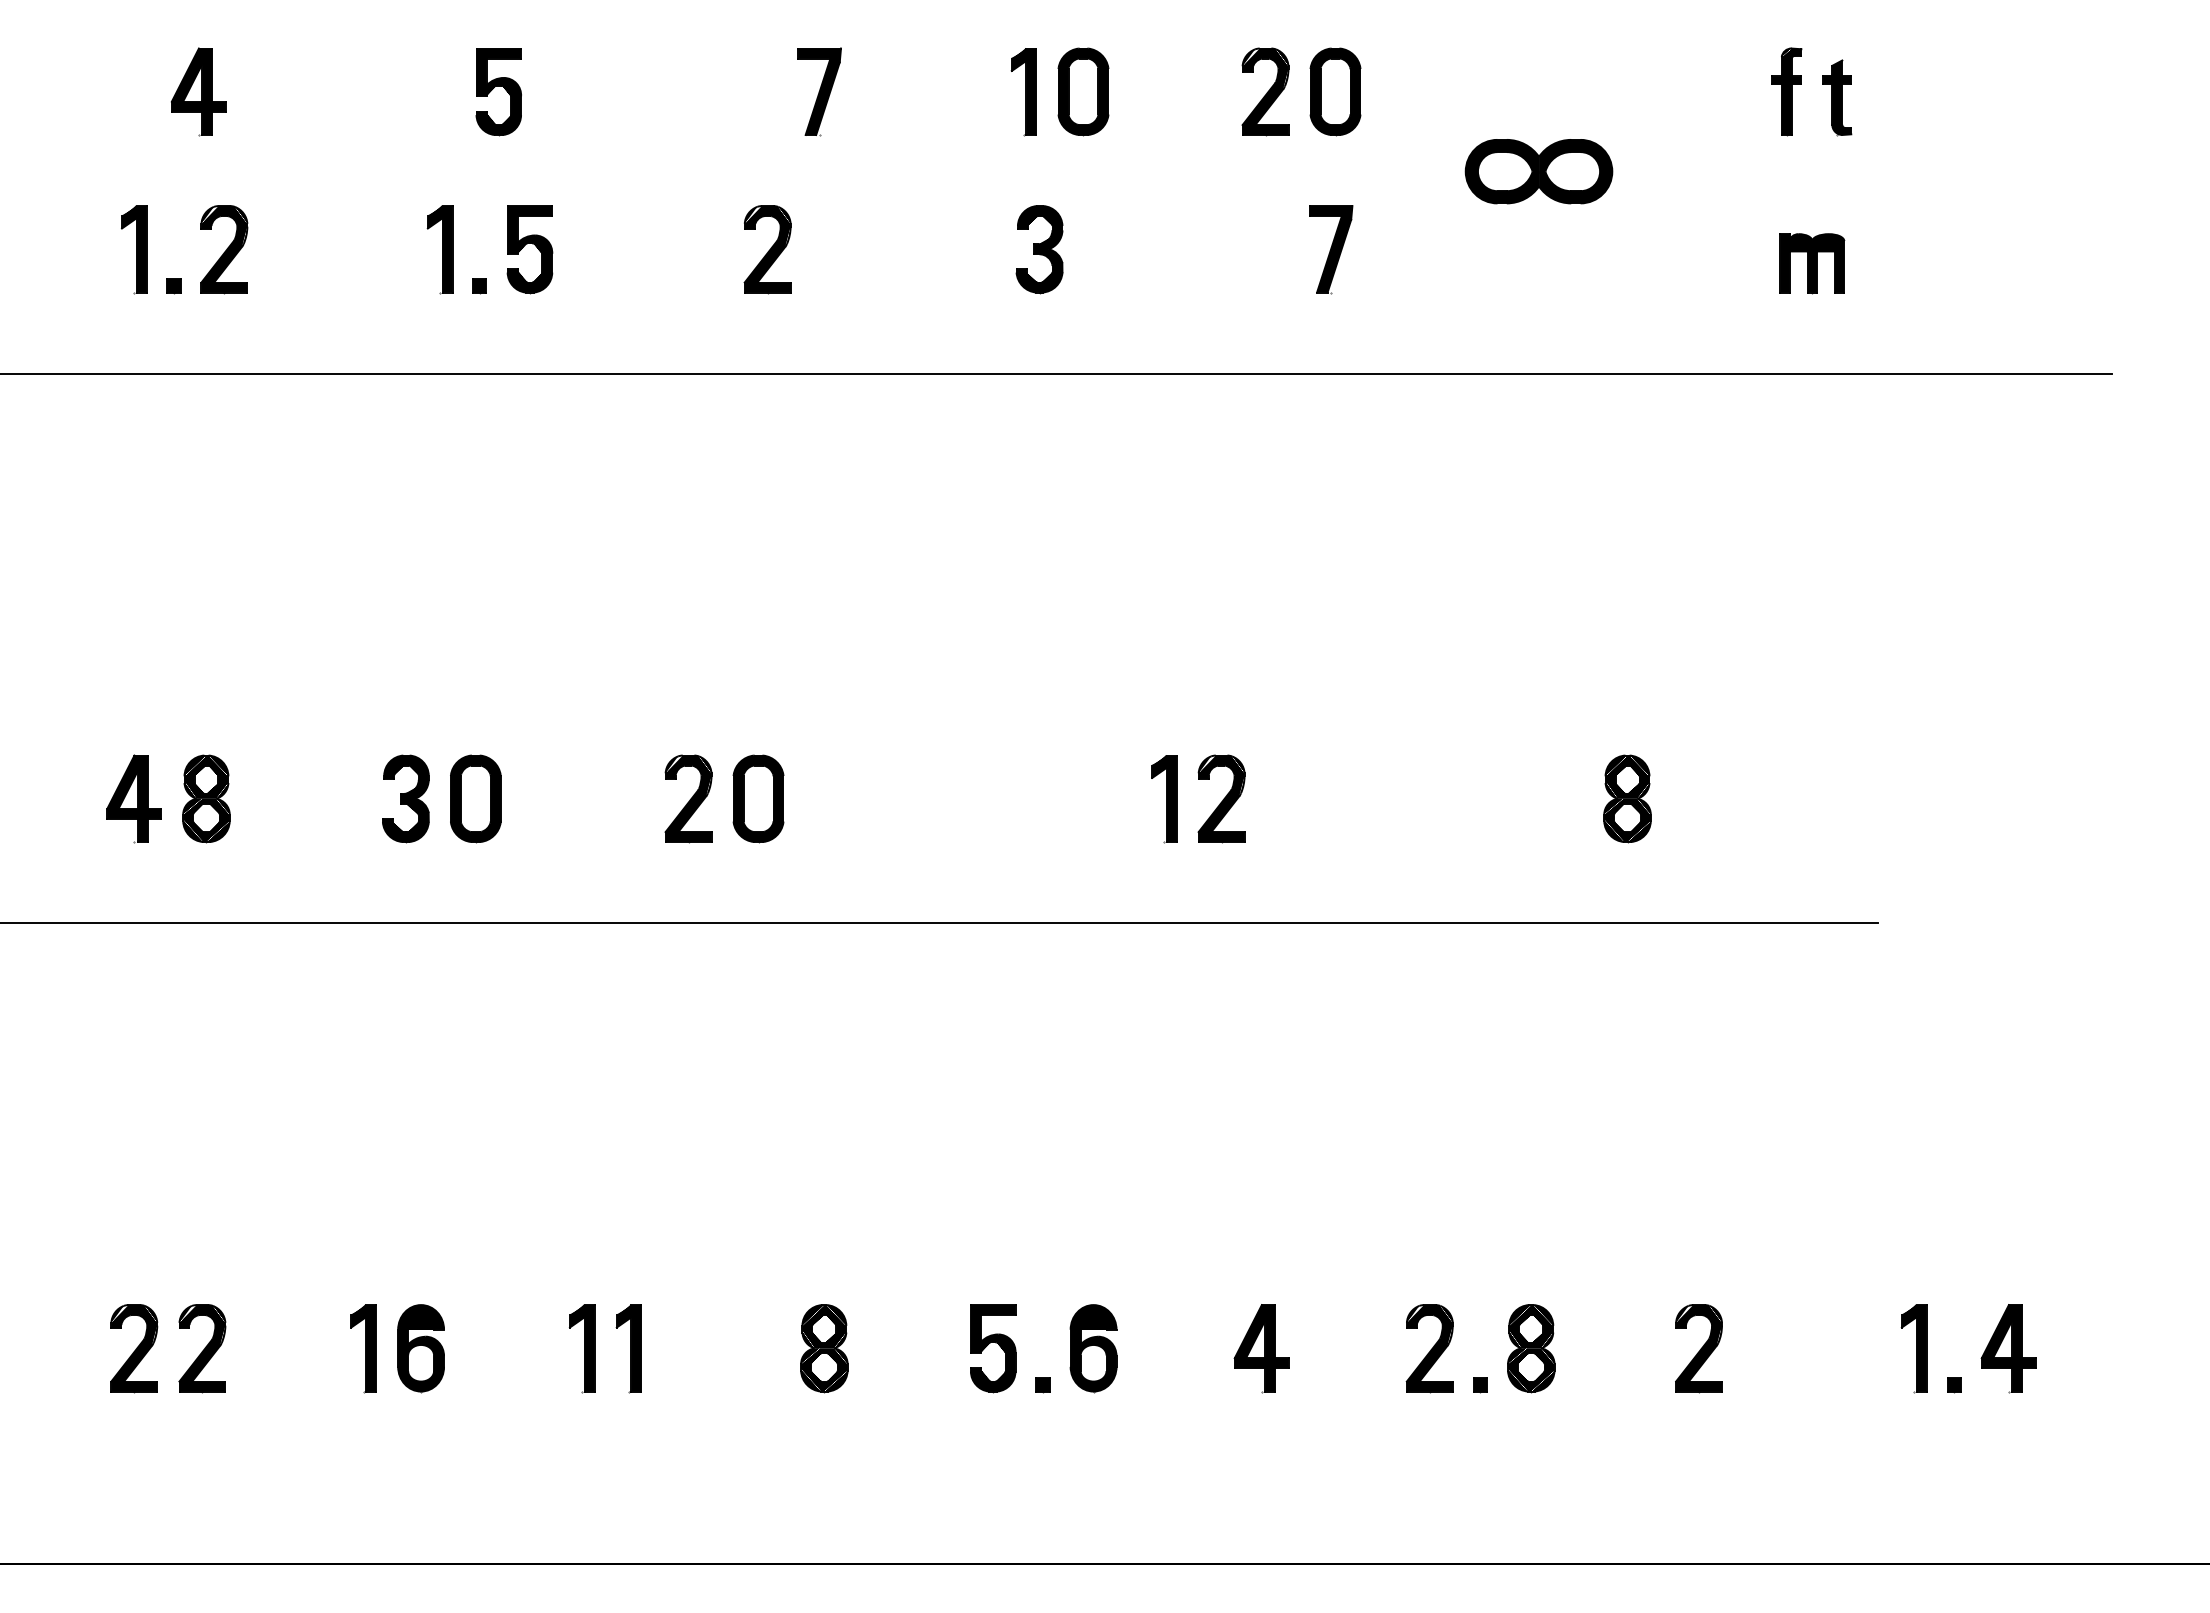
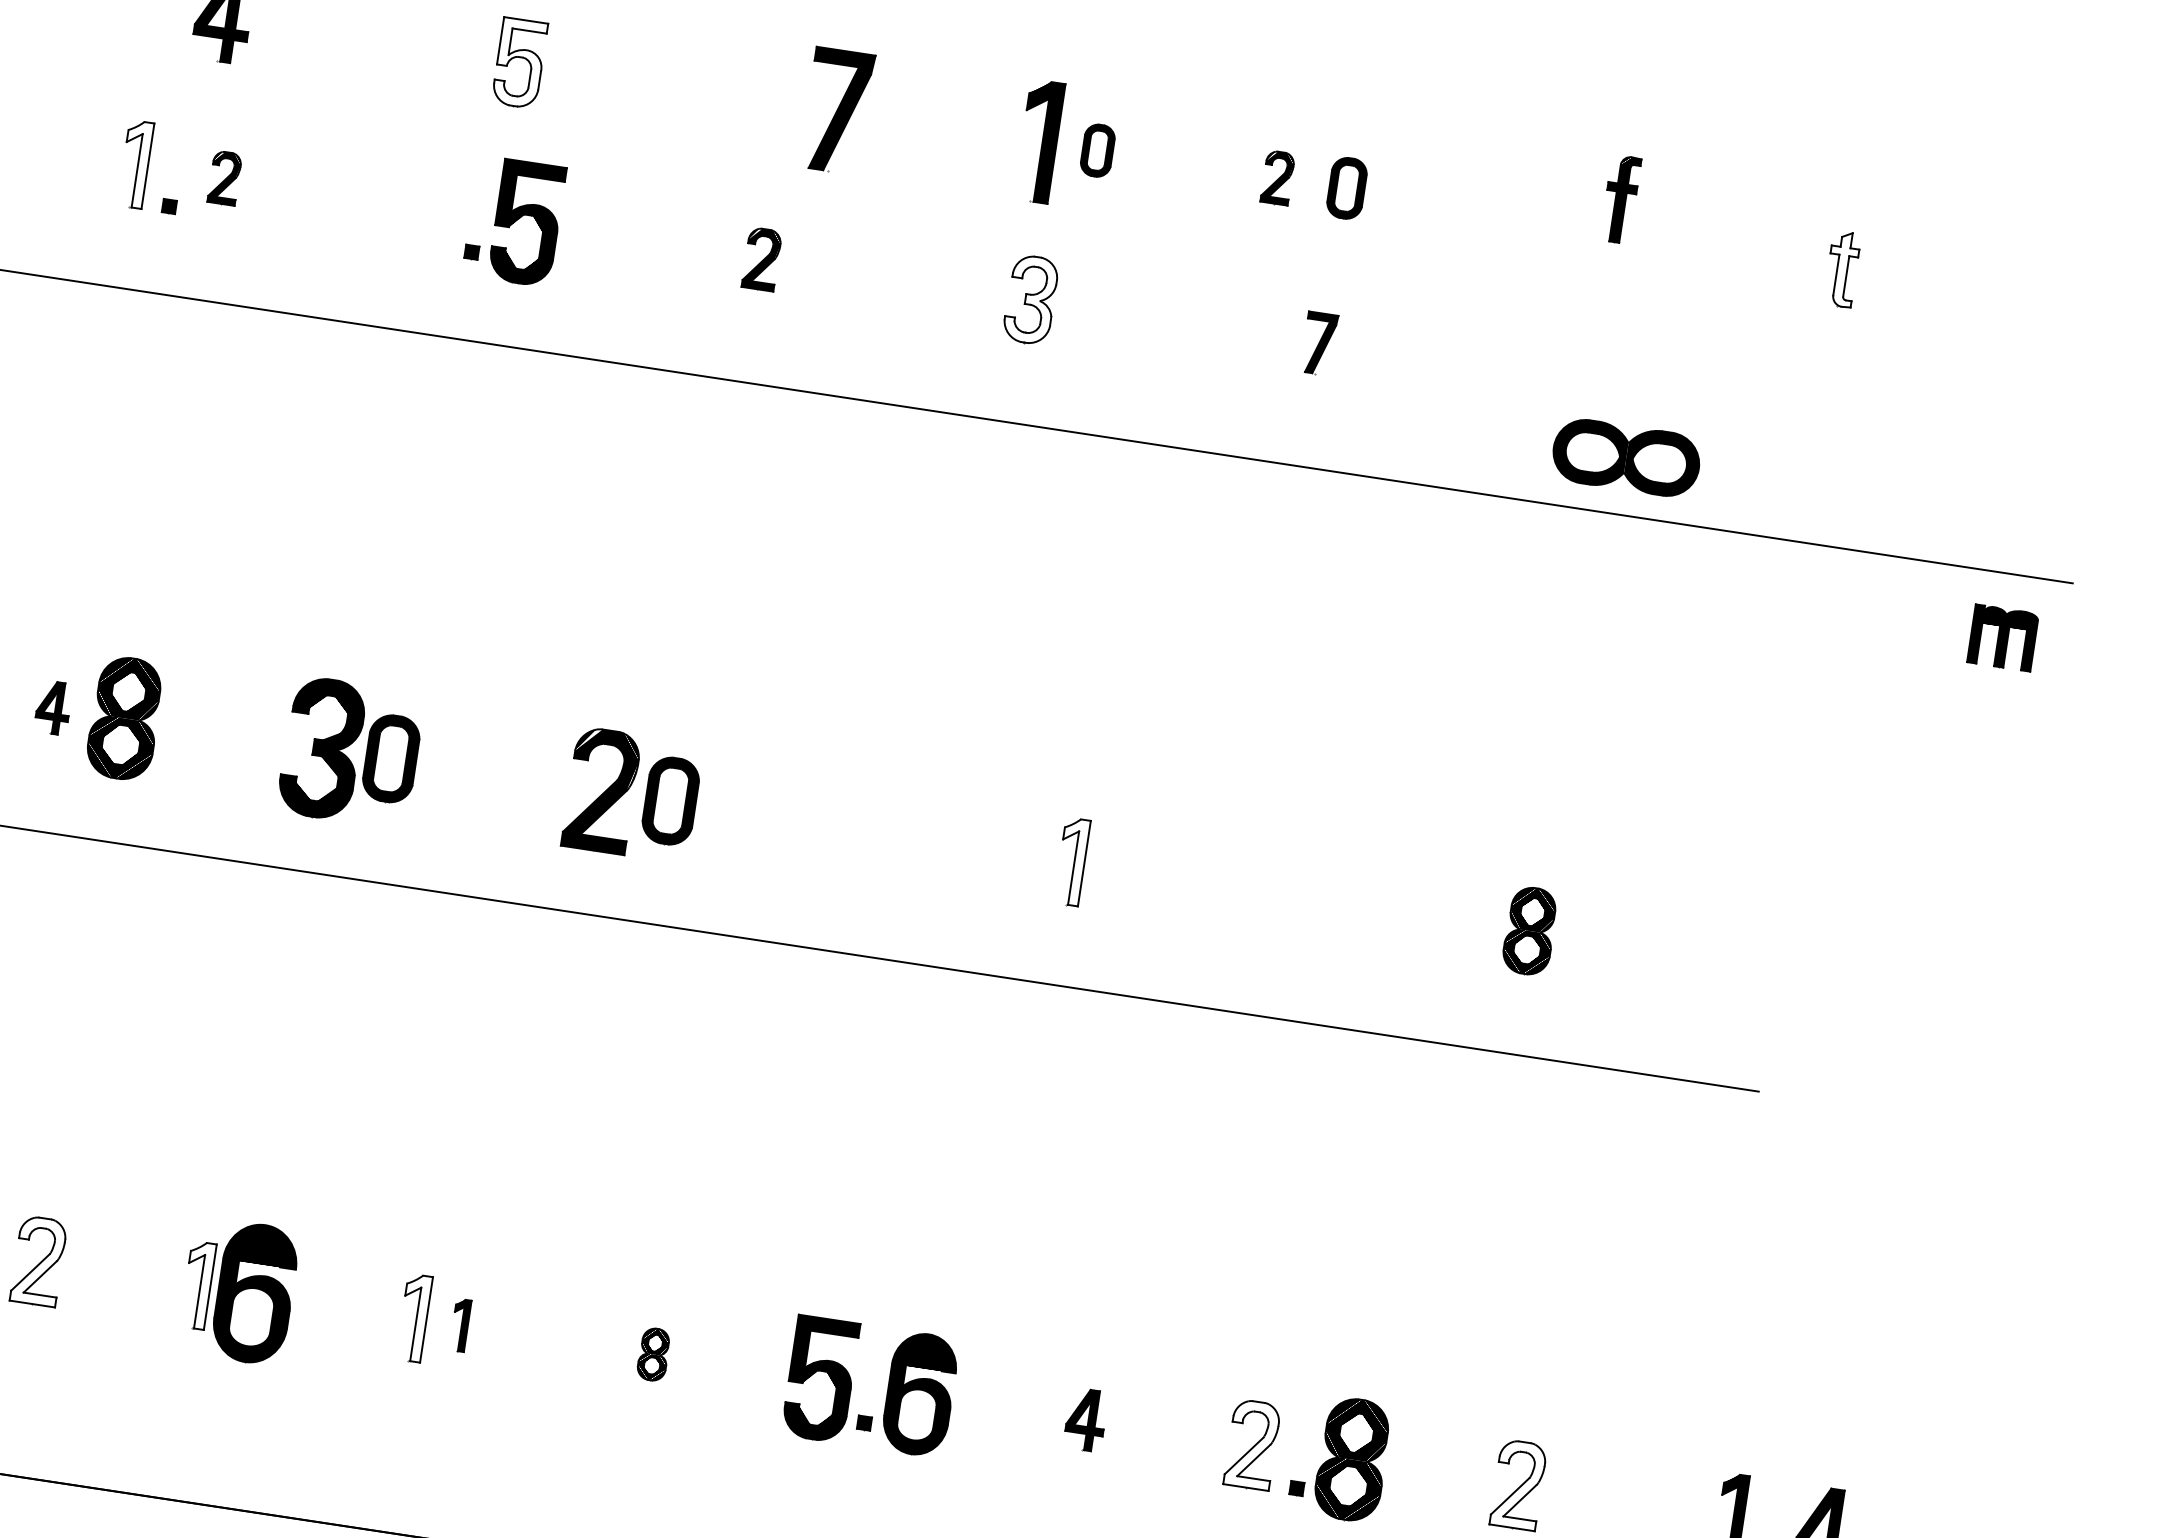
fill: (498, 91) -> (519, 62), removed
part: (819, 91) -> (836, 110), size x1.4
part: (1083, 91) -> (1097, 150), size x0.6
part: (1265, 91) -> (1277, 177), size x0.6
part: (1335, 91) -> (1347, 188), size x0.7
part: (1786, 91) -> (1620, 199), moved
part: (1023, 92) -> (1038, 142), size x1.4
fill: (1837, 97) -> (1842, 269), removed
part: (1538, 171) -> (1625, 457), moved
fill: (134, 249) -> (135, 164), removed
part: (224, 249) -> (224, 178), size x0.6
part: (439, 249) -> (437, 210), removed
part: (529, 249) -> (526, 223), size x1.4
part: (767, 249) -> (761, 259), size x0.7
fill: (1039, 249) -> (1030, 299), removed
part: (1331, 249) -> (1319, 343), size x0.7
part: (1812, 263) -> (2003, 638), moved
part: (133, 798) -> (52, 707), size x0.6
part: (206, 798) -> (125, 718), size x1.4
part: (405, 798) -> (321, 748), size x1.6
part: (688, 798) -> (601, 790), size x1.4
fill: (1164, 798) -> (1072, 861), removed
part: (1221, 798) -> (1128, 870), removed
fill: (202, 1348) -> (38, 1261), removed
fill: (363, 1348) -> (198, 1285), removed
part: (420, 1348) -> (254, 1294), size x1.6
fill: (581, 1348) -> (413, 1318), removed
part: (628, 1348) -> (460, 1325), size x0.6
part: (824, 1348) -> (653, 1354), size x0.6
part: (993, 1348) -> (820, 1379), size x1.4
part: (1093, 1348) -> (919, 1394), size x1.4
part: (1261, 1348) -> (1085, 1419), size x0.7
fill: (1429, 1348) -> (1252, 1444), removed
part: (1531, 1348) -> (1352, 1460), size x1.4
fill: (1699, 1348) -> (1519, 1485), removed

